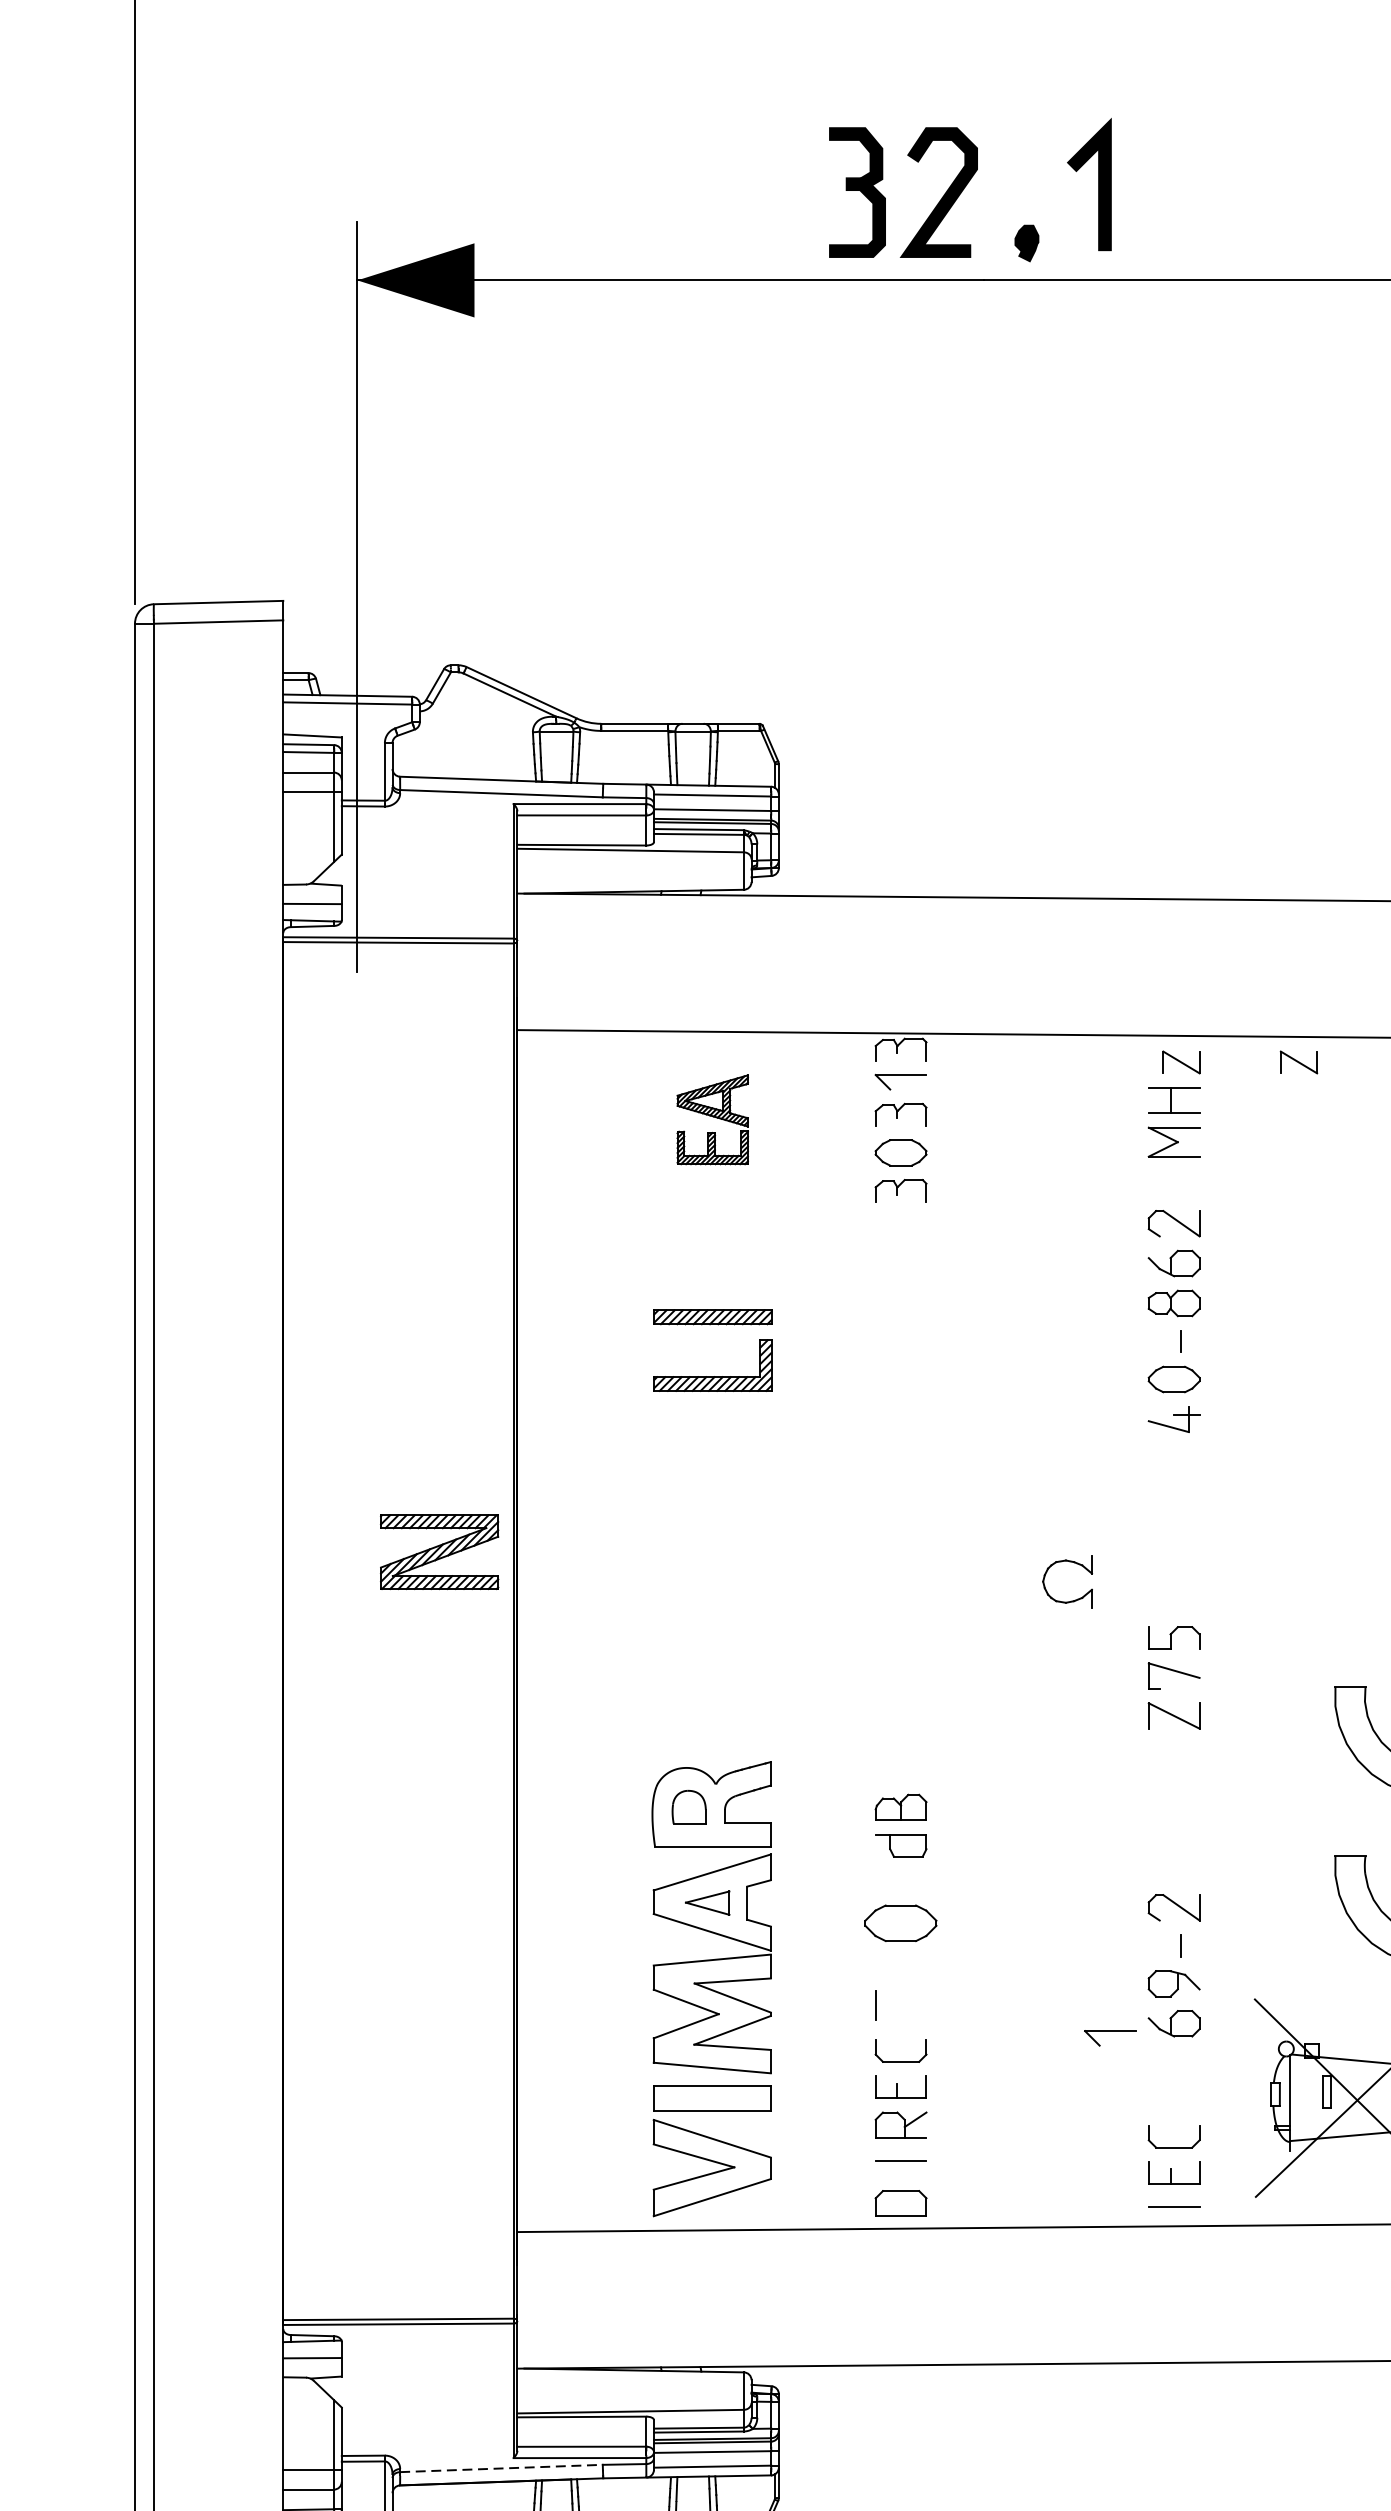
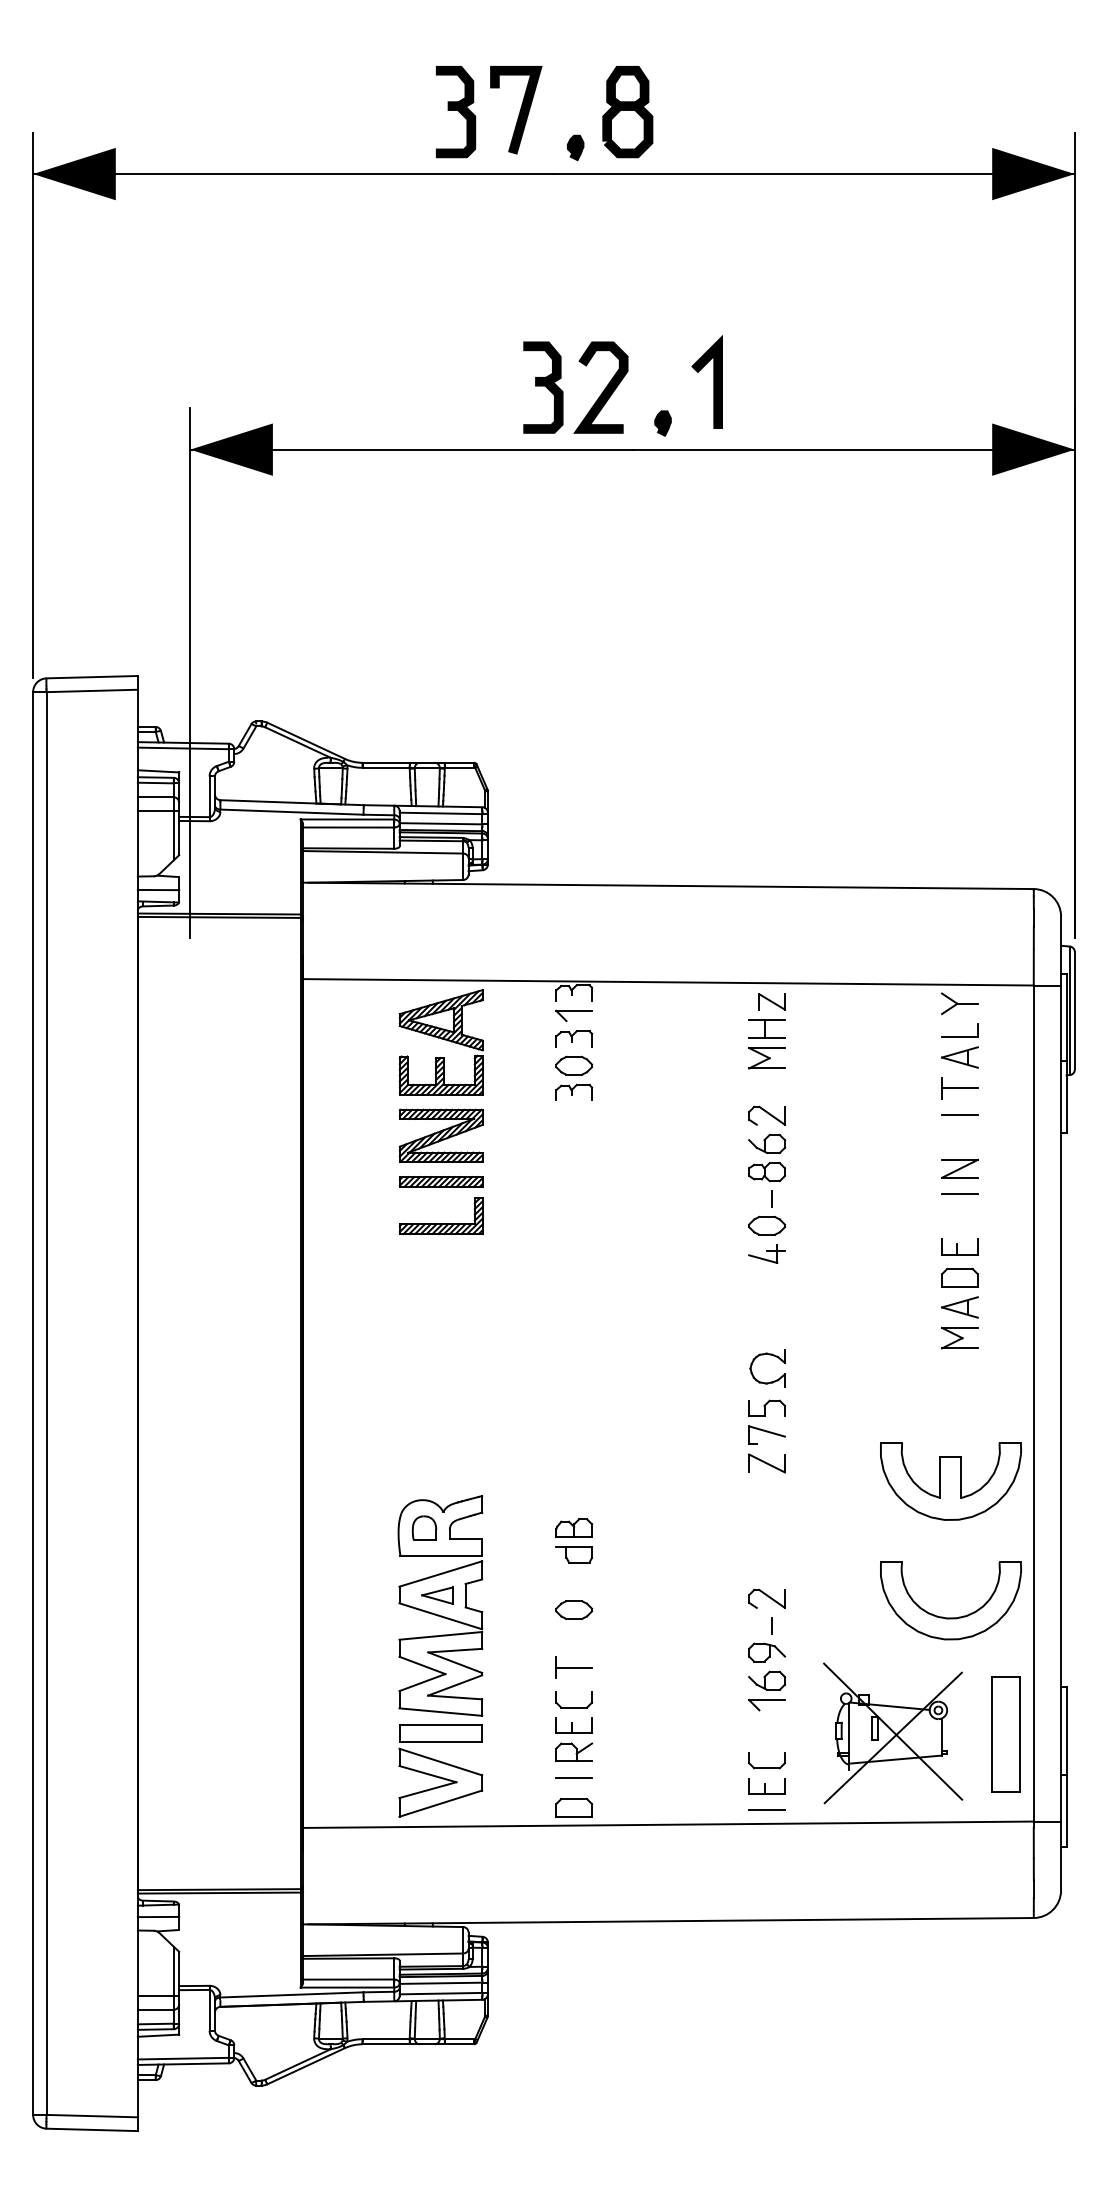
part: (1298, 1061) -> (854, 1001), removed
part: (711, 1119) -> (440, 1042), size x1.67
part: (438, 1551) -> (440, 1135), moved
part: (1070, 1563) -> (769, 1355), moved
part: (901, 1924) -> (574, 1610), size x0.71
line: (901, 2004) -> (574, 1667), added
part: (1109, 2038) -> (766, 1705), moved
line: (500, 2467) -> (291, 1994), dashed -> solid

